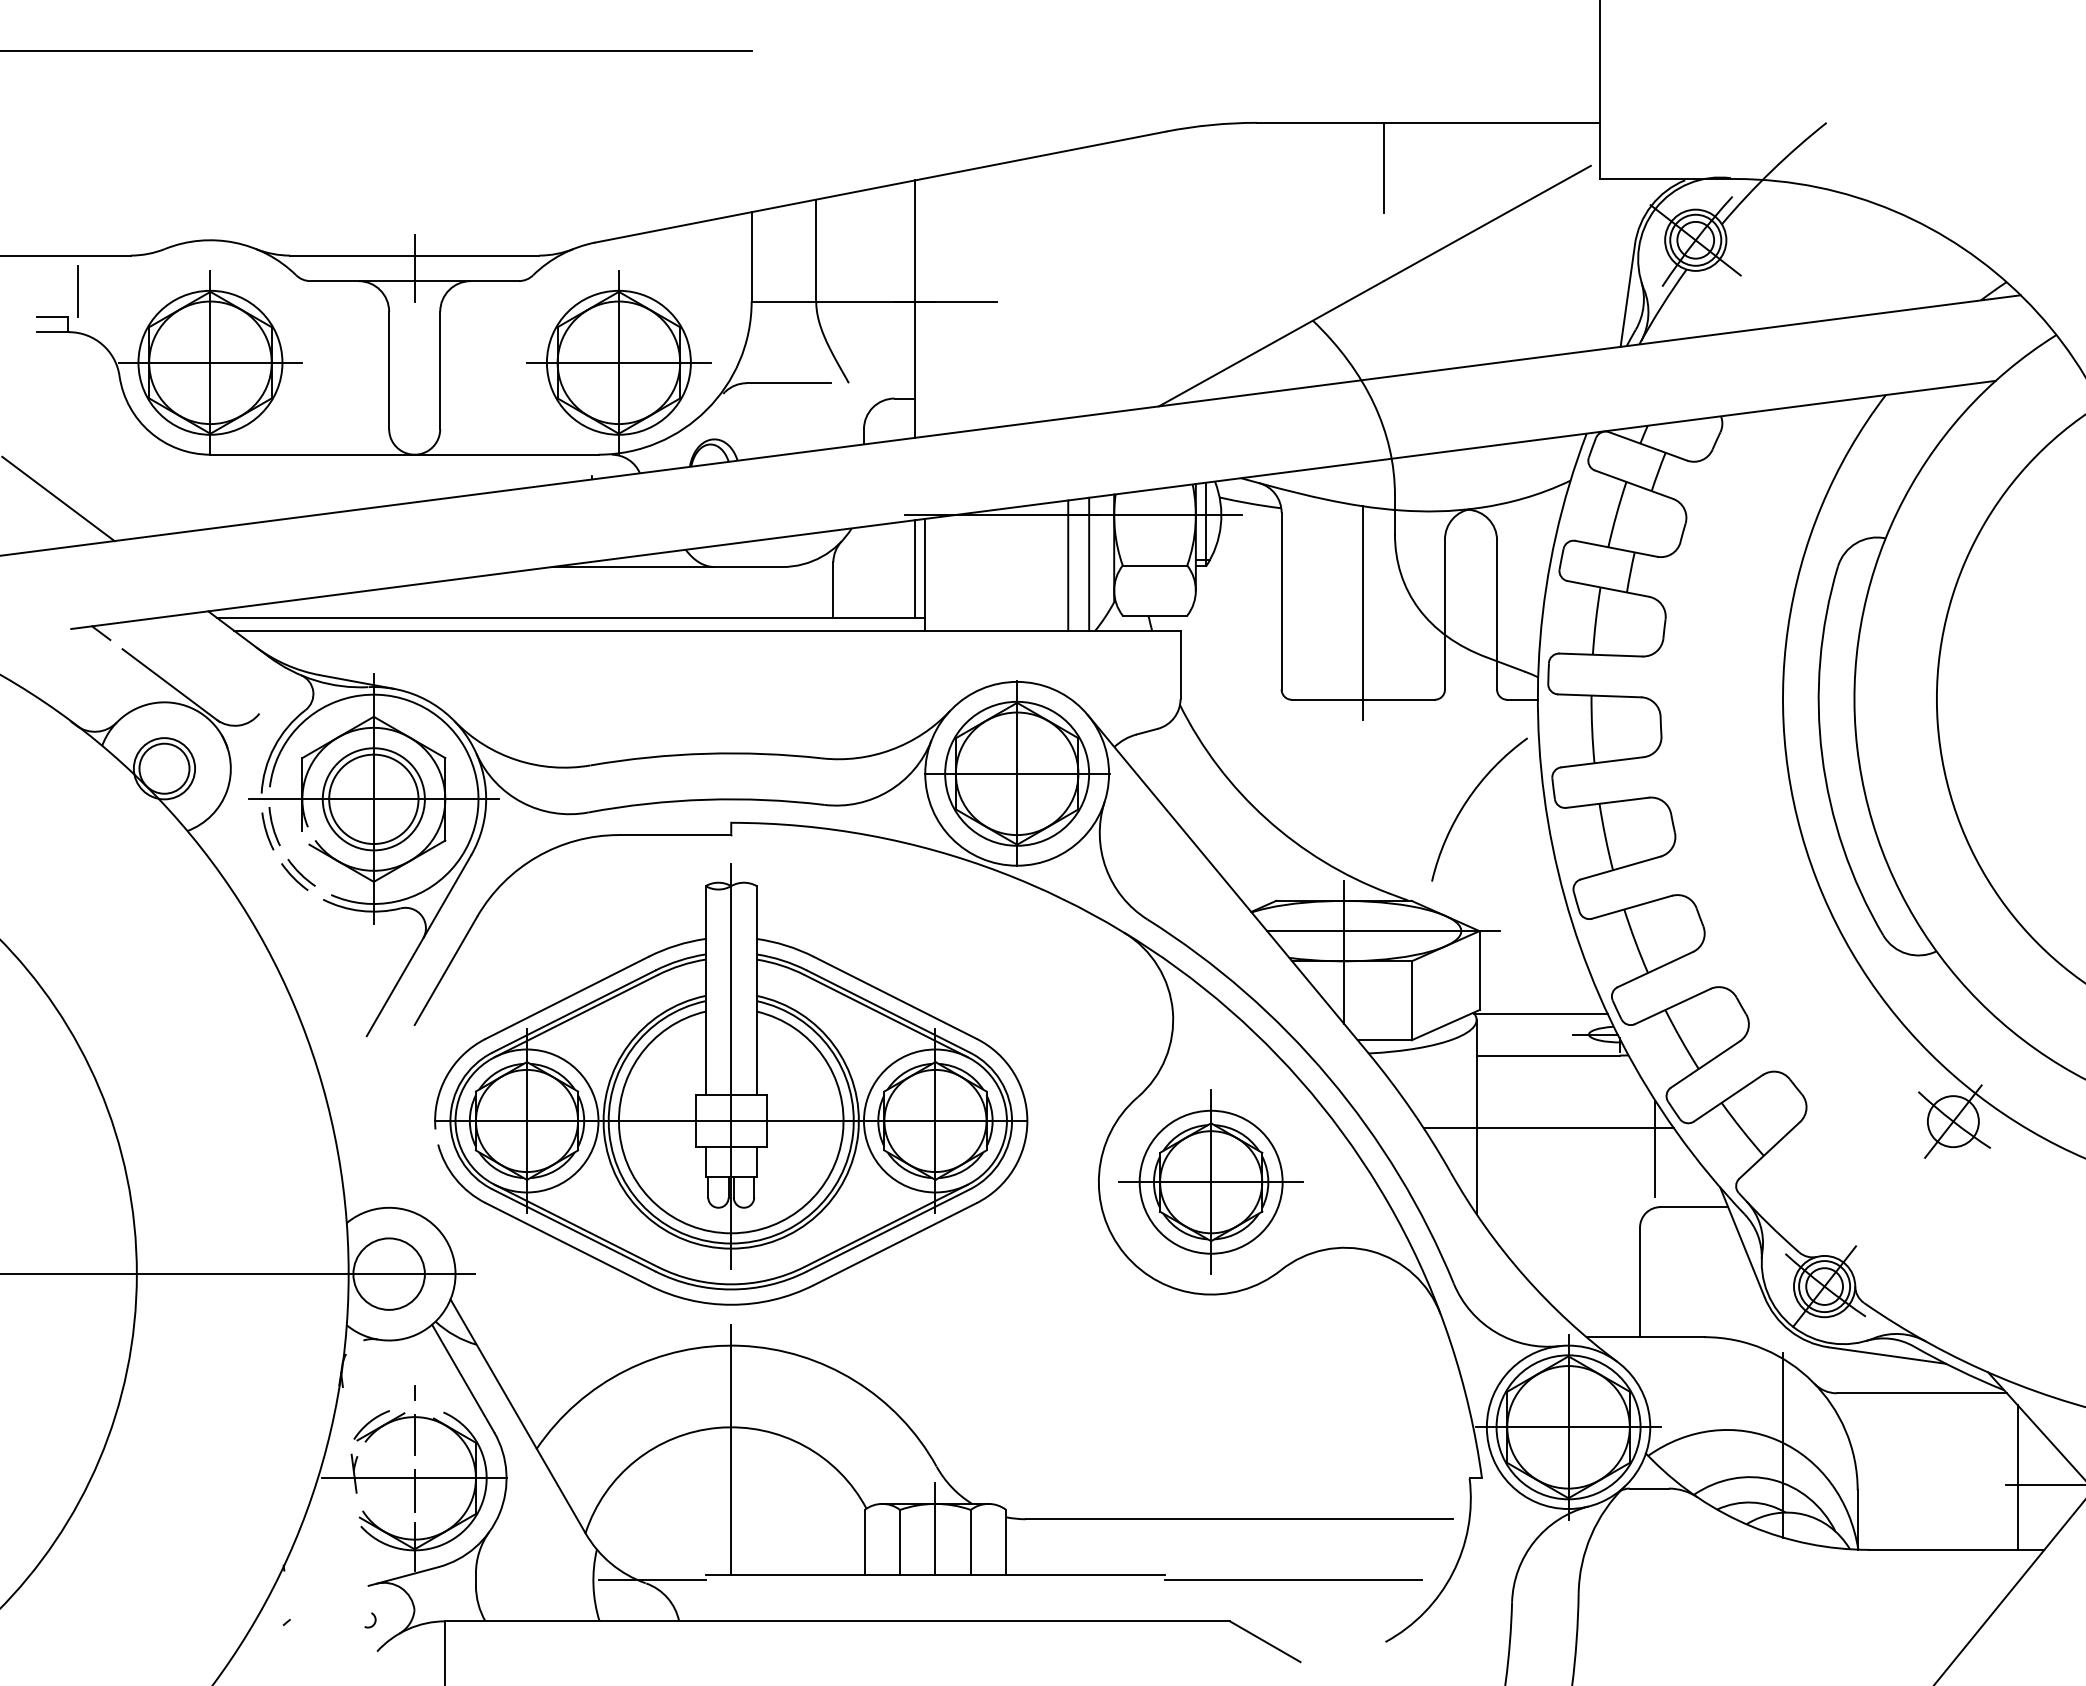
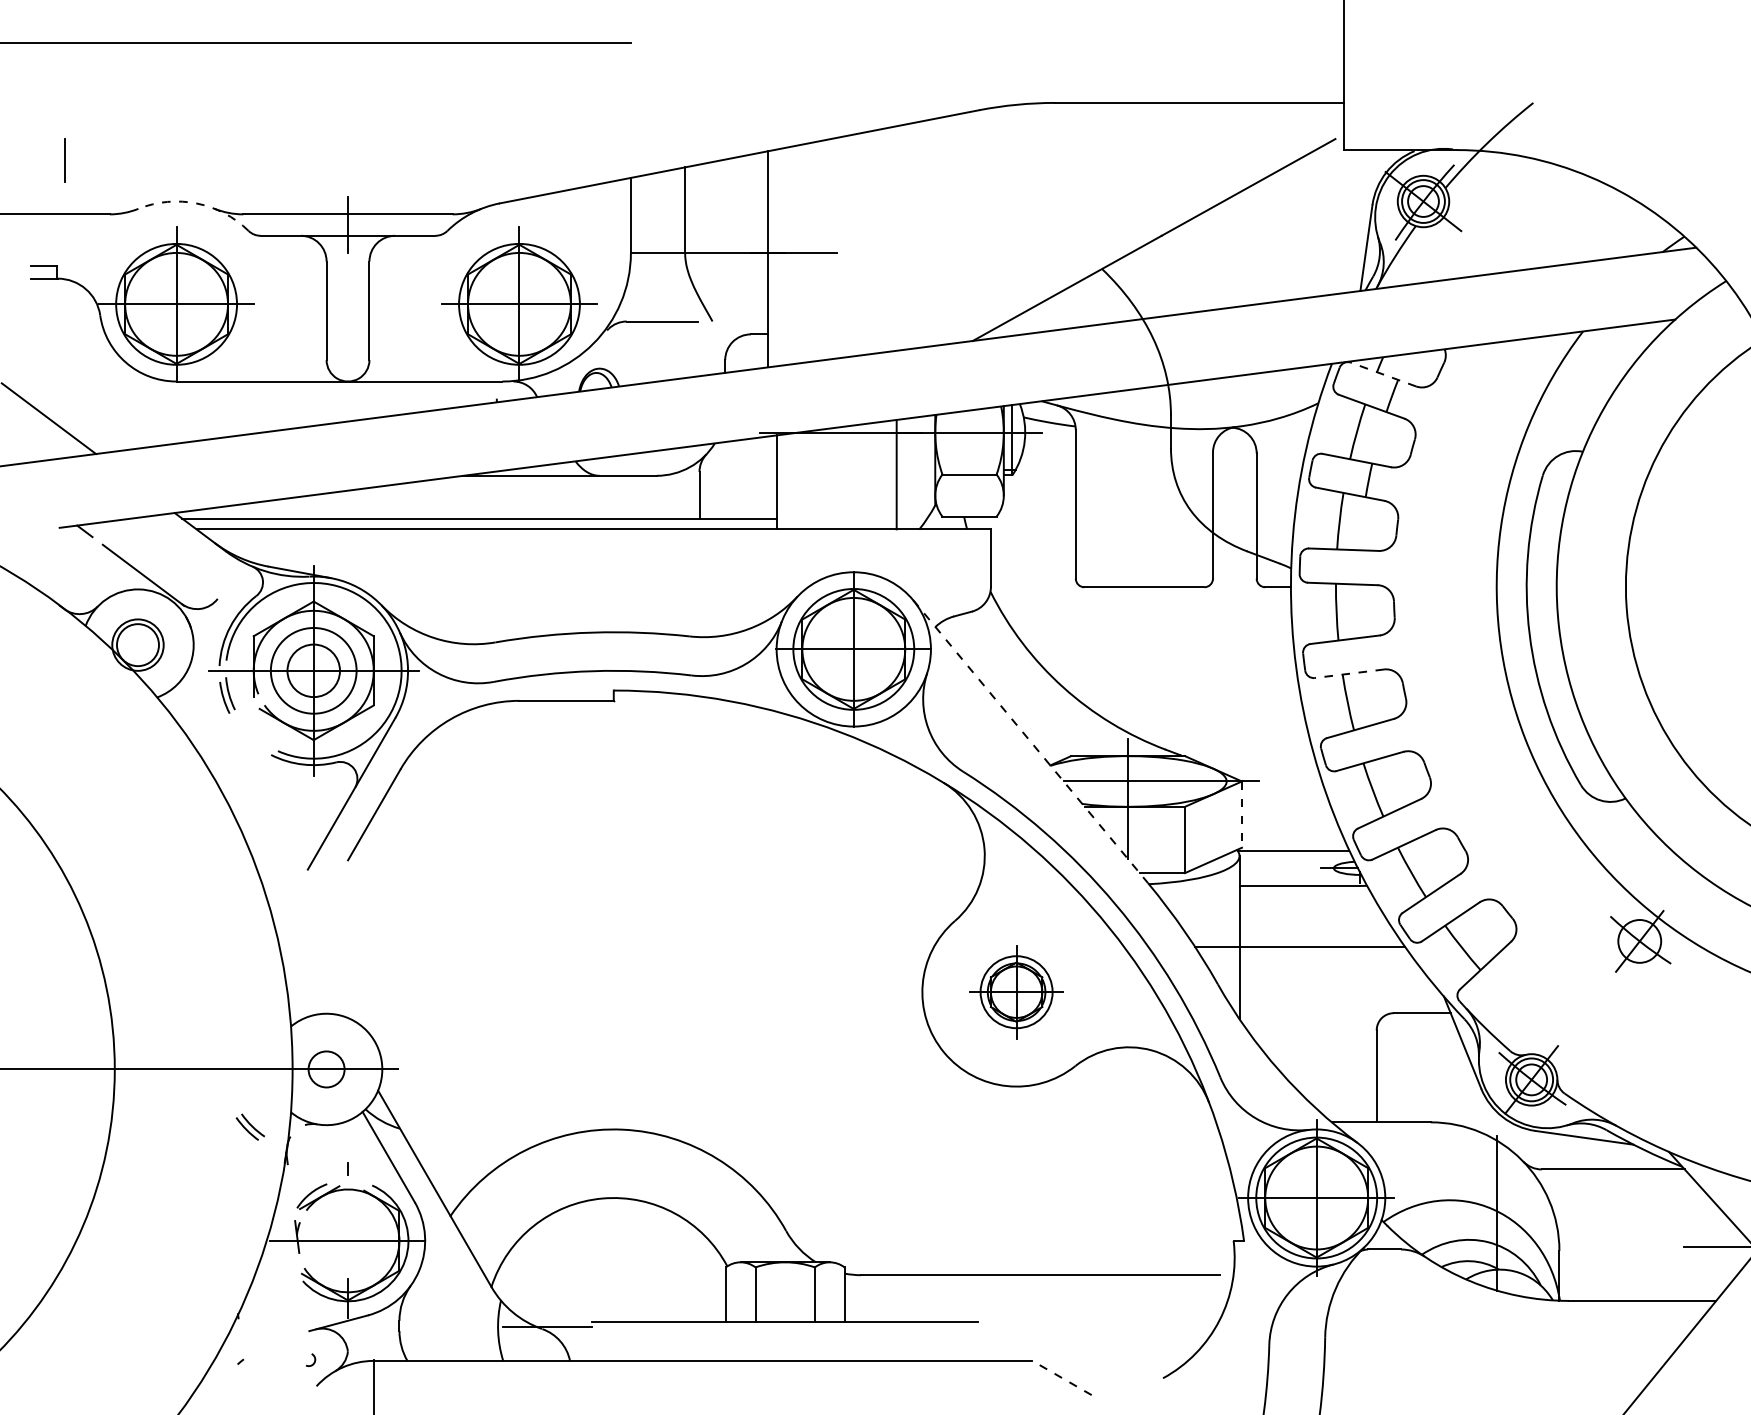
line: (1383, 167) -> (1161, 140), removed
arc: (234, 242) -> (196, 203), solid -> dashed
line: (77, 291) -> (64, 160), moved
line: (1648, 446) -> (1383, 374), solid -> dashed
line: (1089, 563) -> (914, 472), removed
line: (915, 569) -> (768, 477), removed
line: (1363, 613) -> (1144, 514), removed
circle: (373, 799) -> (313, 670), size x0.7
arc: (1467, 802) -> (1231, 673), removed
line: (1607, 802) -> (1349, 673), solid -> dashed
part: (298, 874) -> (250, 1126), moved
line: (1228, 884) -> (1031, 742), solid -> dashed
line: (1479, 971) -> (1241, 815), solid -> dashed
part: (731, 1084) -> (613, 910), removed
line: (1655, 1148) -> (1389, 963), removed
part: (1210, 1181) -> (1016, 991), size x0.6
circle: (388, 1273) -> (326, 1068), size x0.6
line: (414, 1434) -> (347, 1204), removed
line: (731, 1450) -> (613, 1217), removed
line: (2017, 1477) -> (1693, 1240), removed
line: (414, 1490) -> (347, 1251), removed
line: (935, 1529) -> (785, 1283), removed
line: (1293, 1580) -> (1085, 1326), removed
line: (1265, 1641) -> (1062, 1377), solid -> dashed

